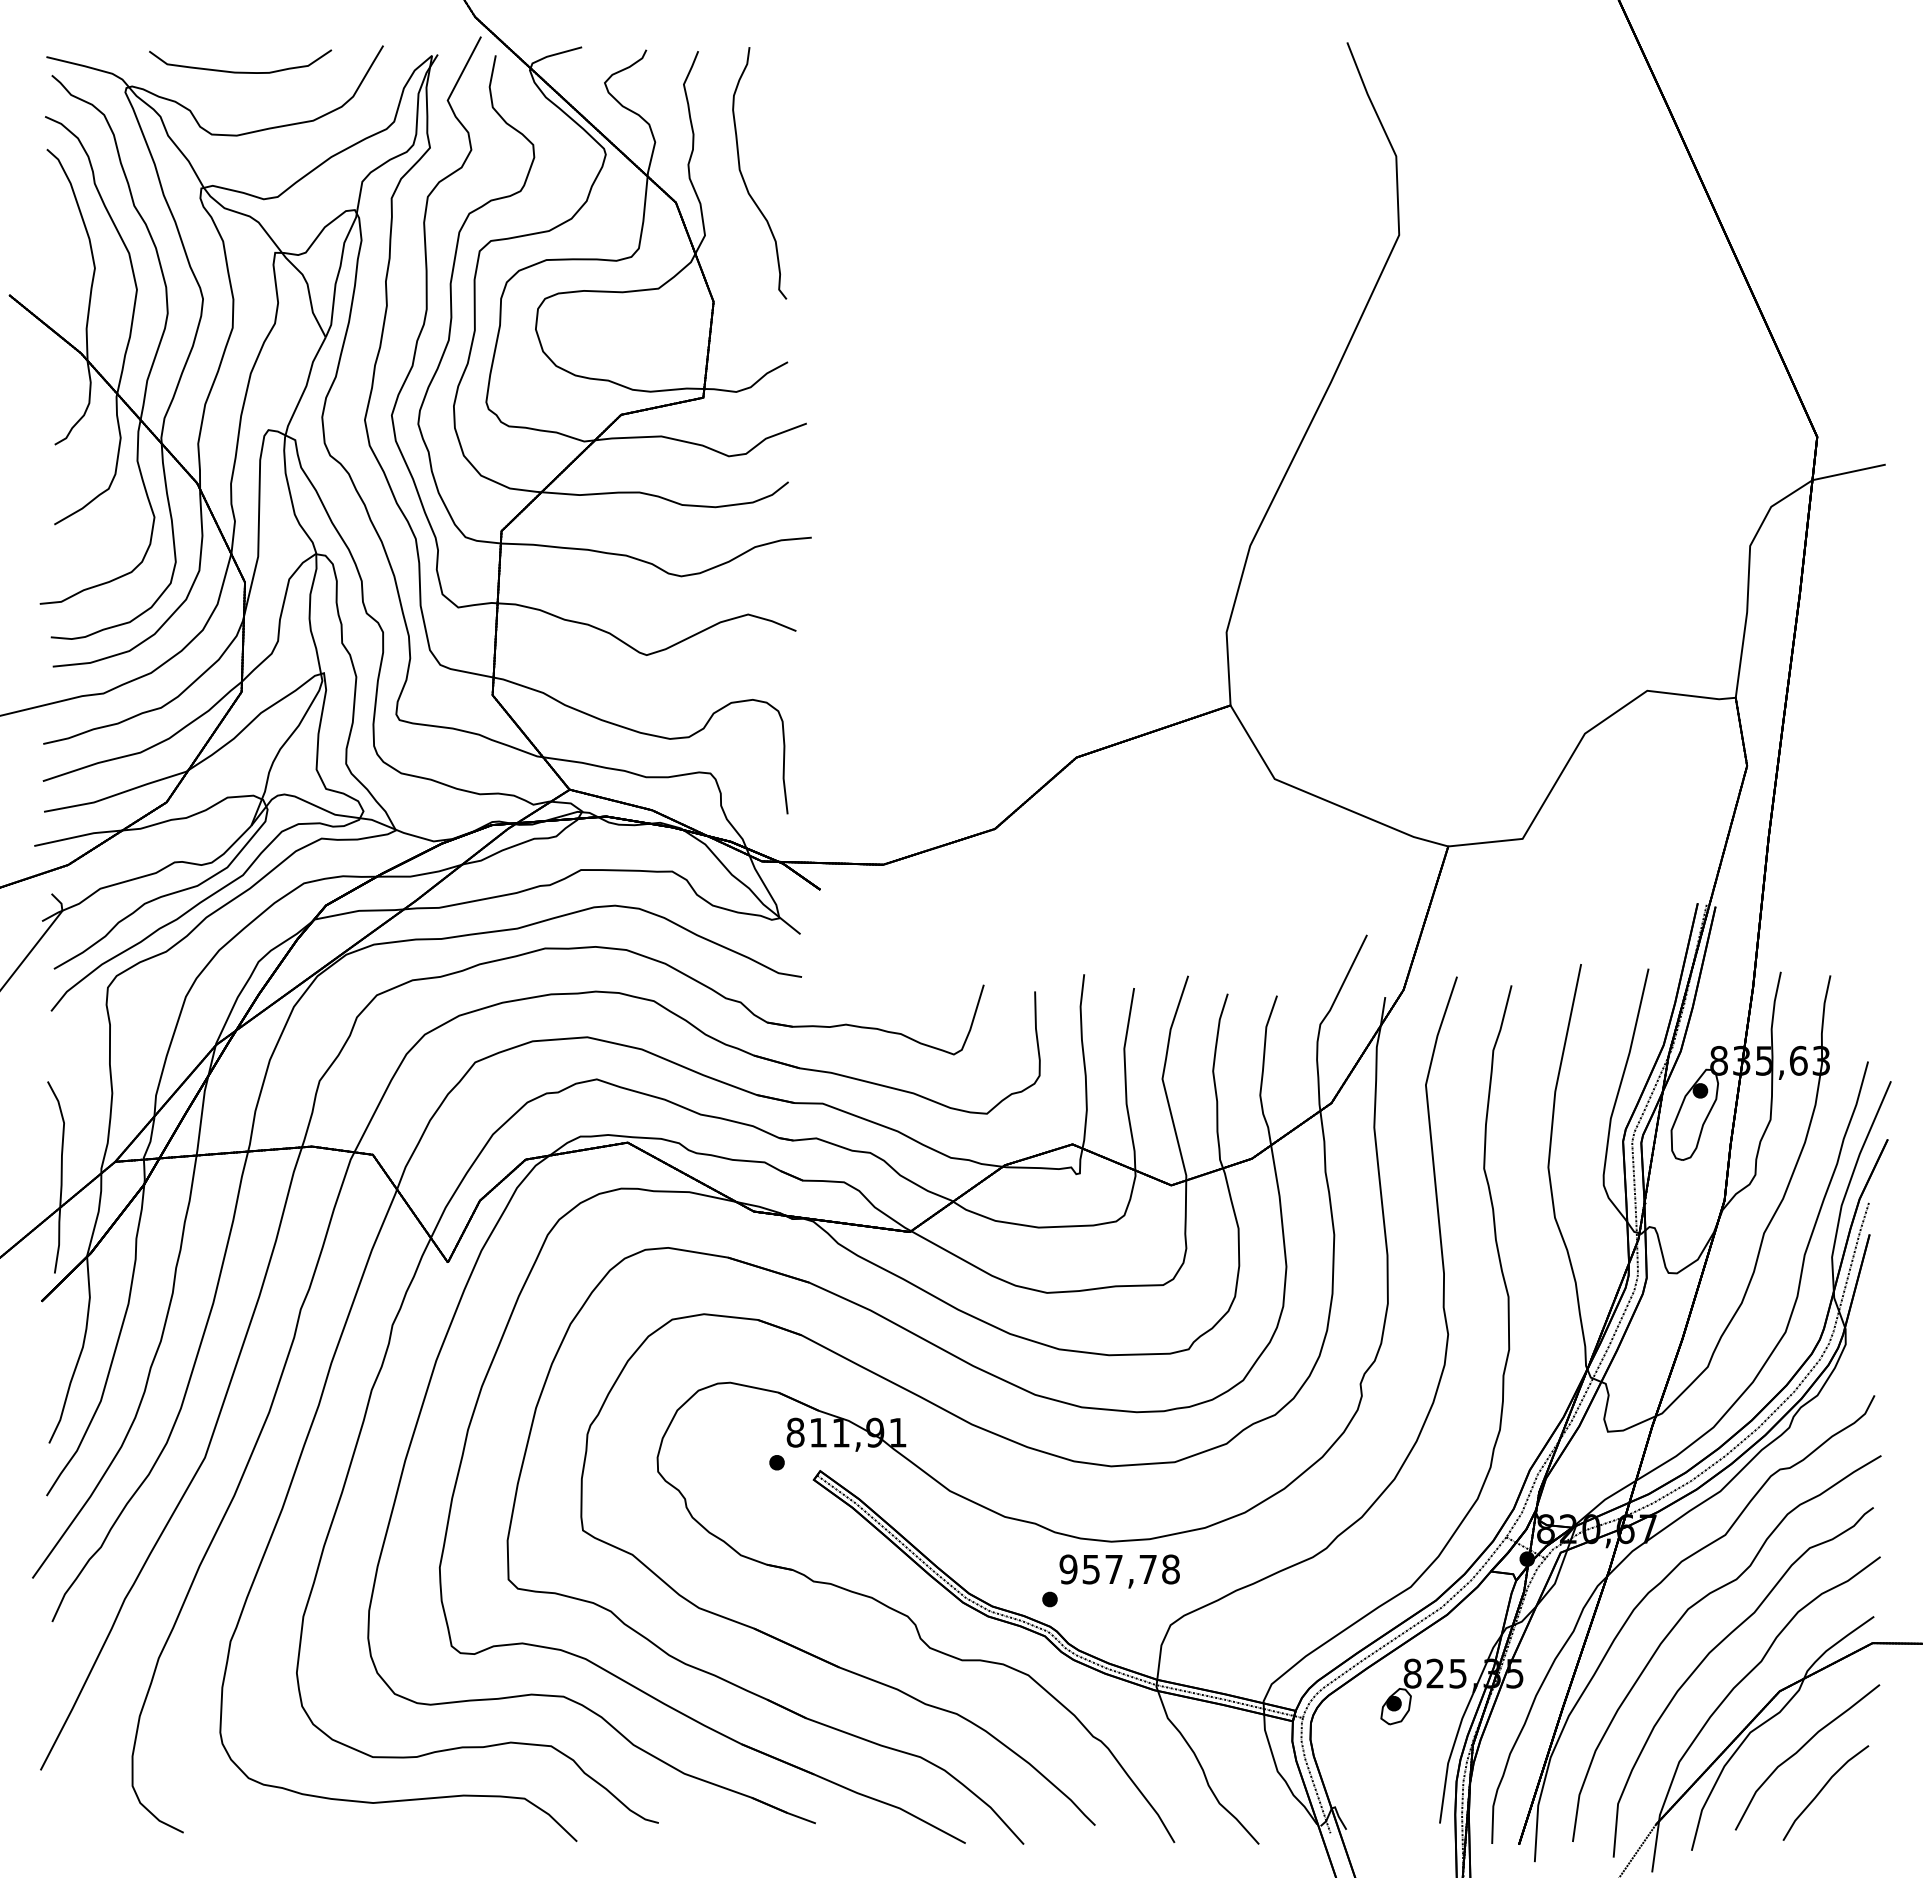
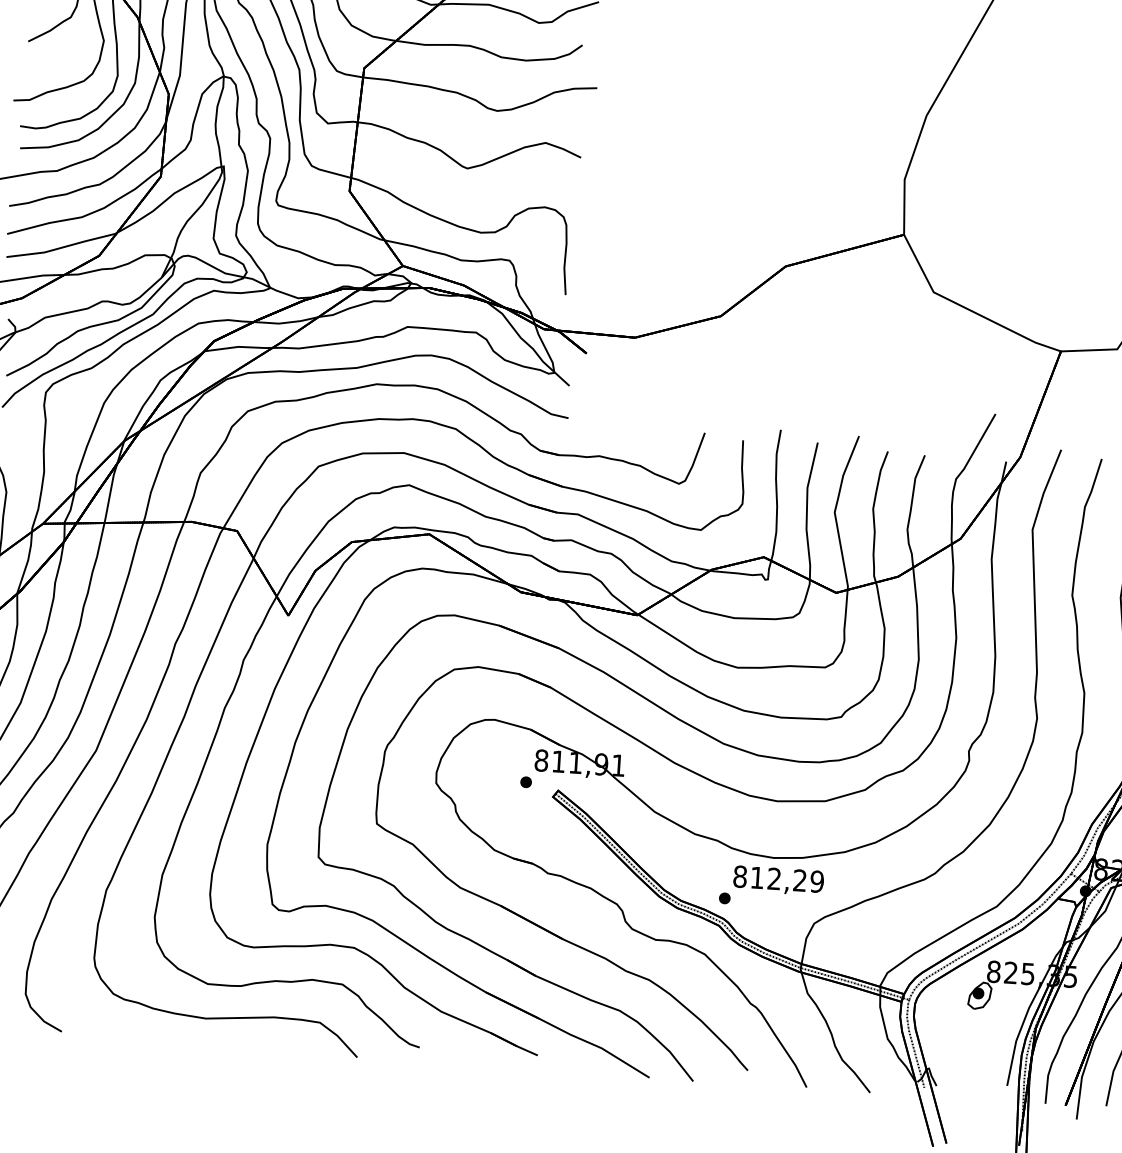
text: (1119, 1569) -> (778, 879), 957,78 -> 812,29

